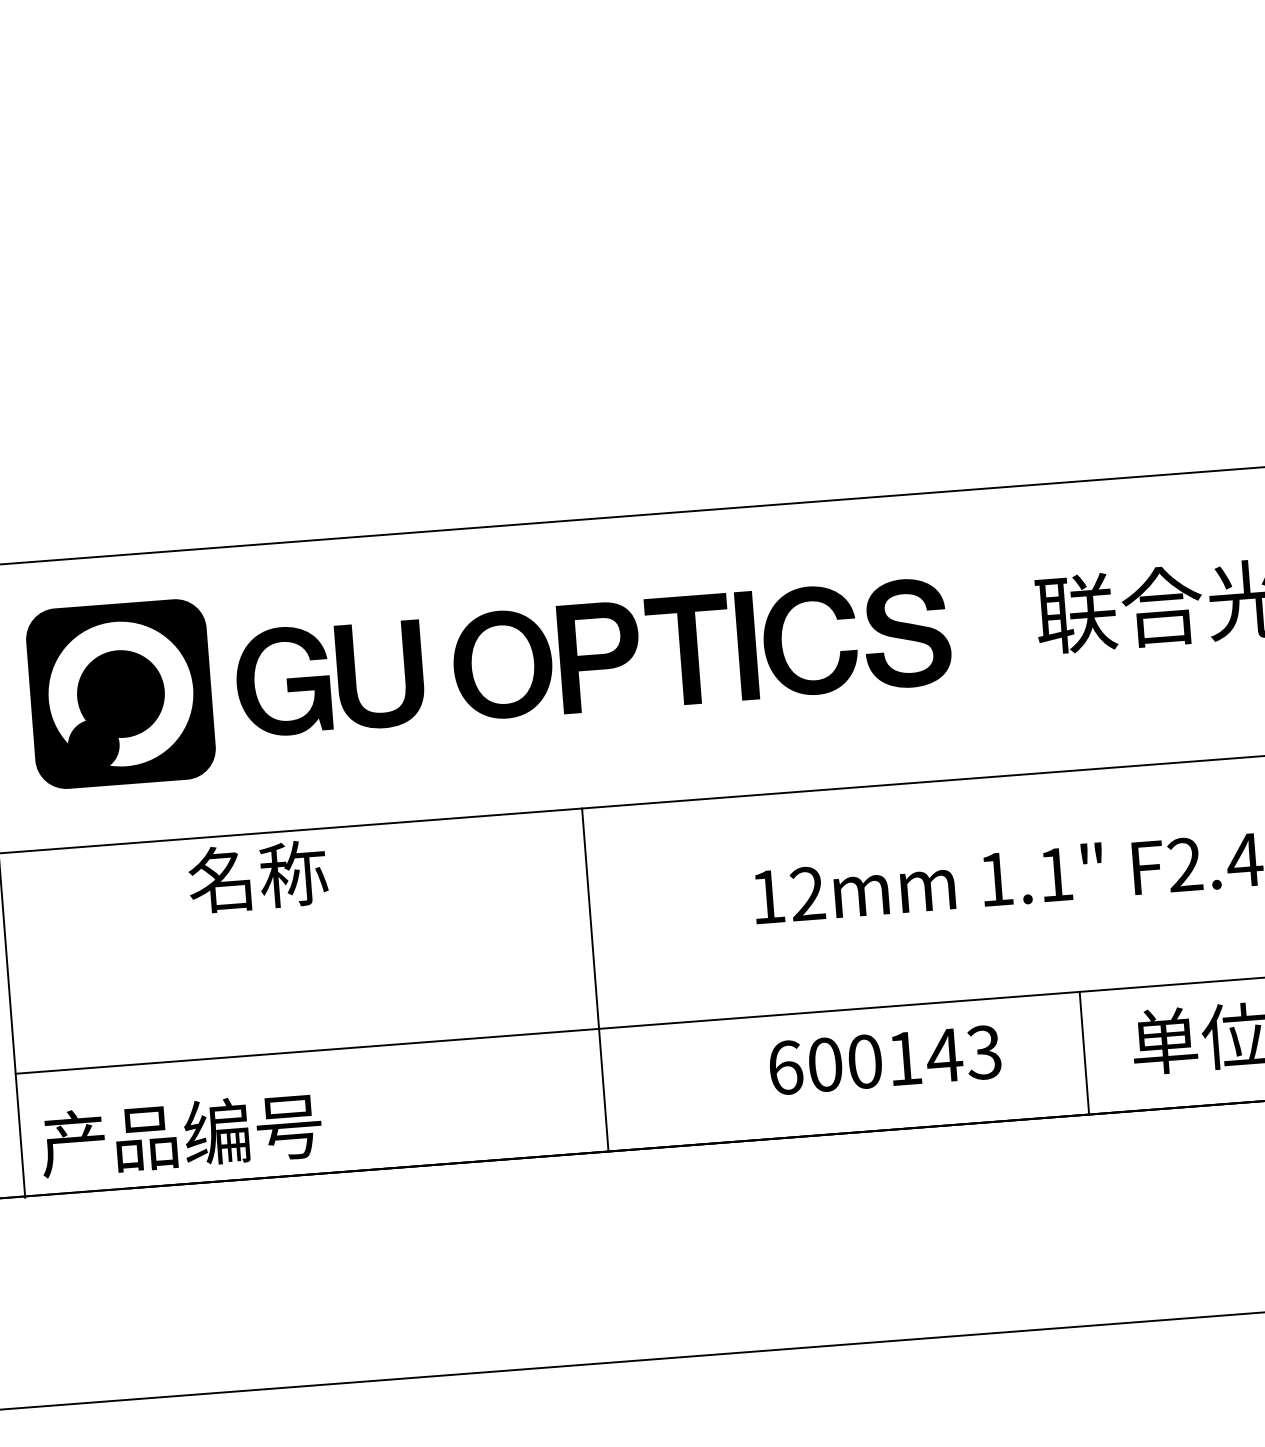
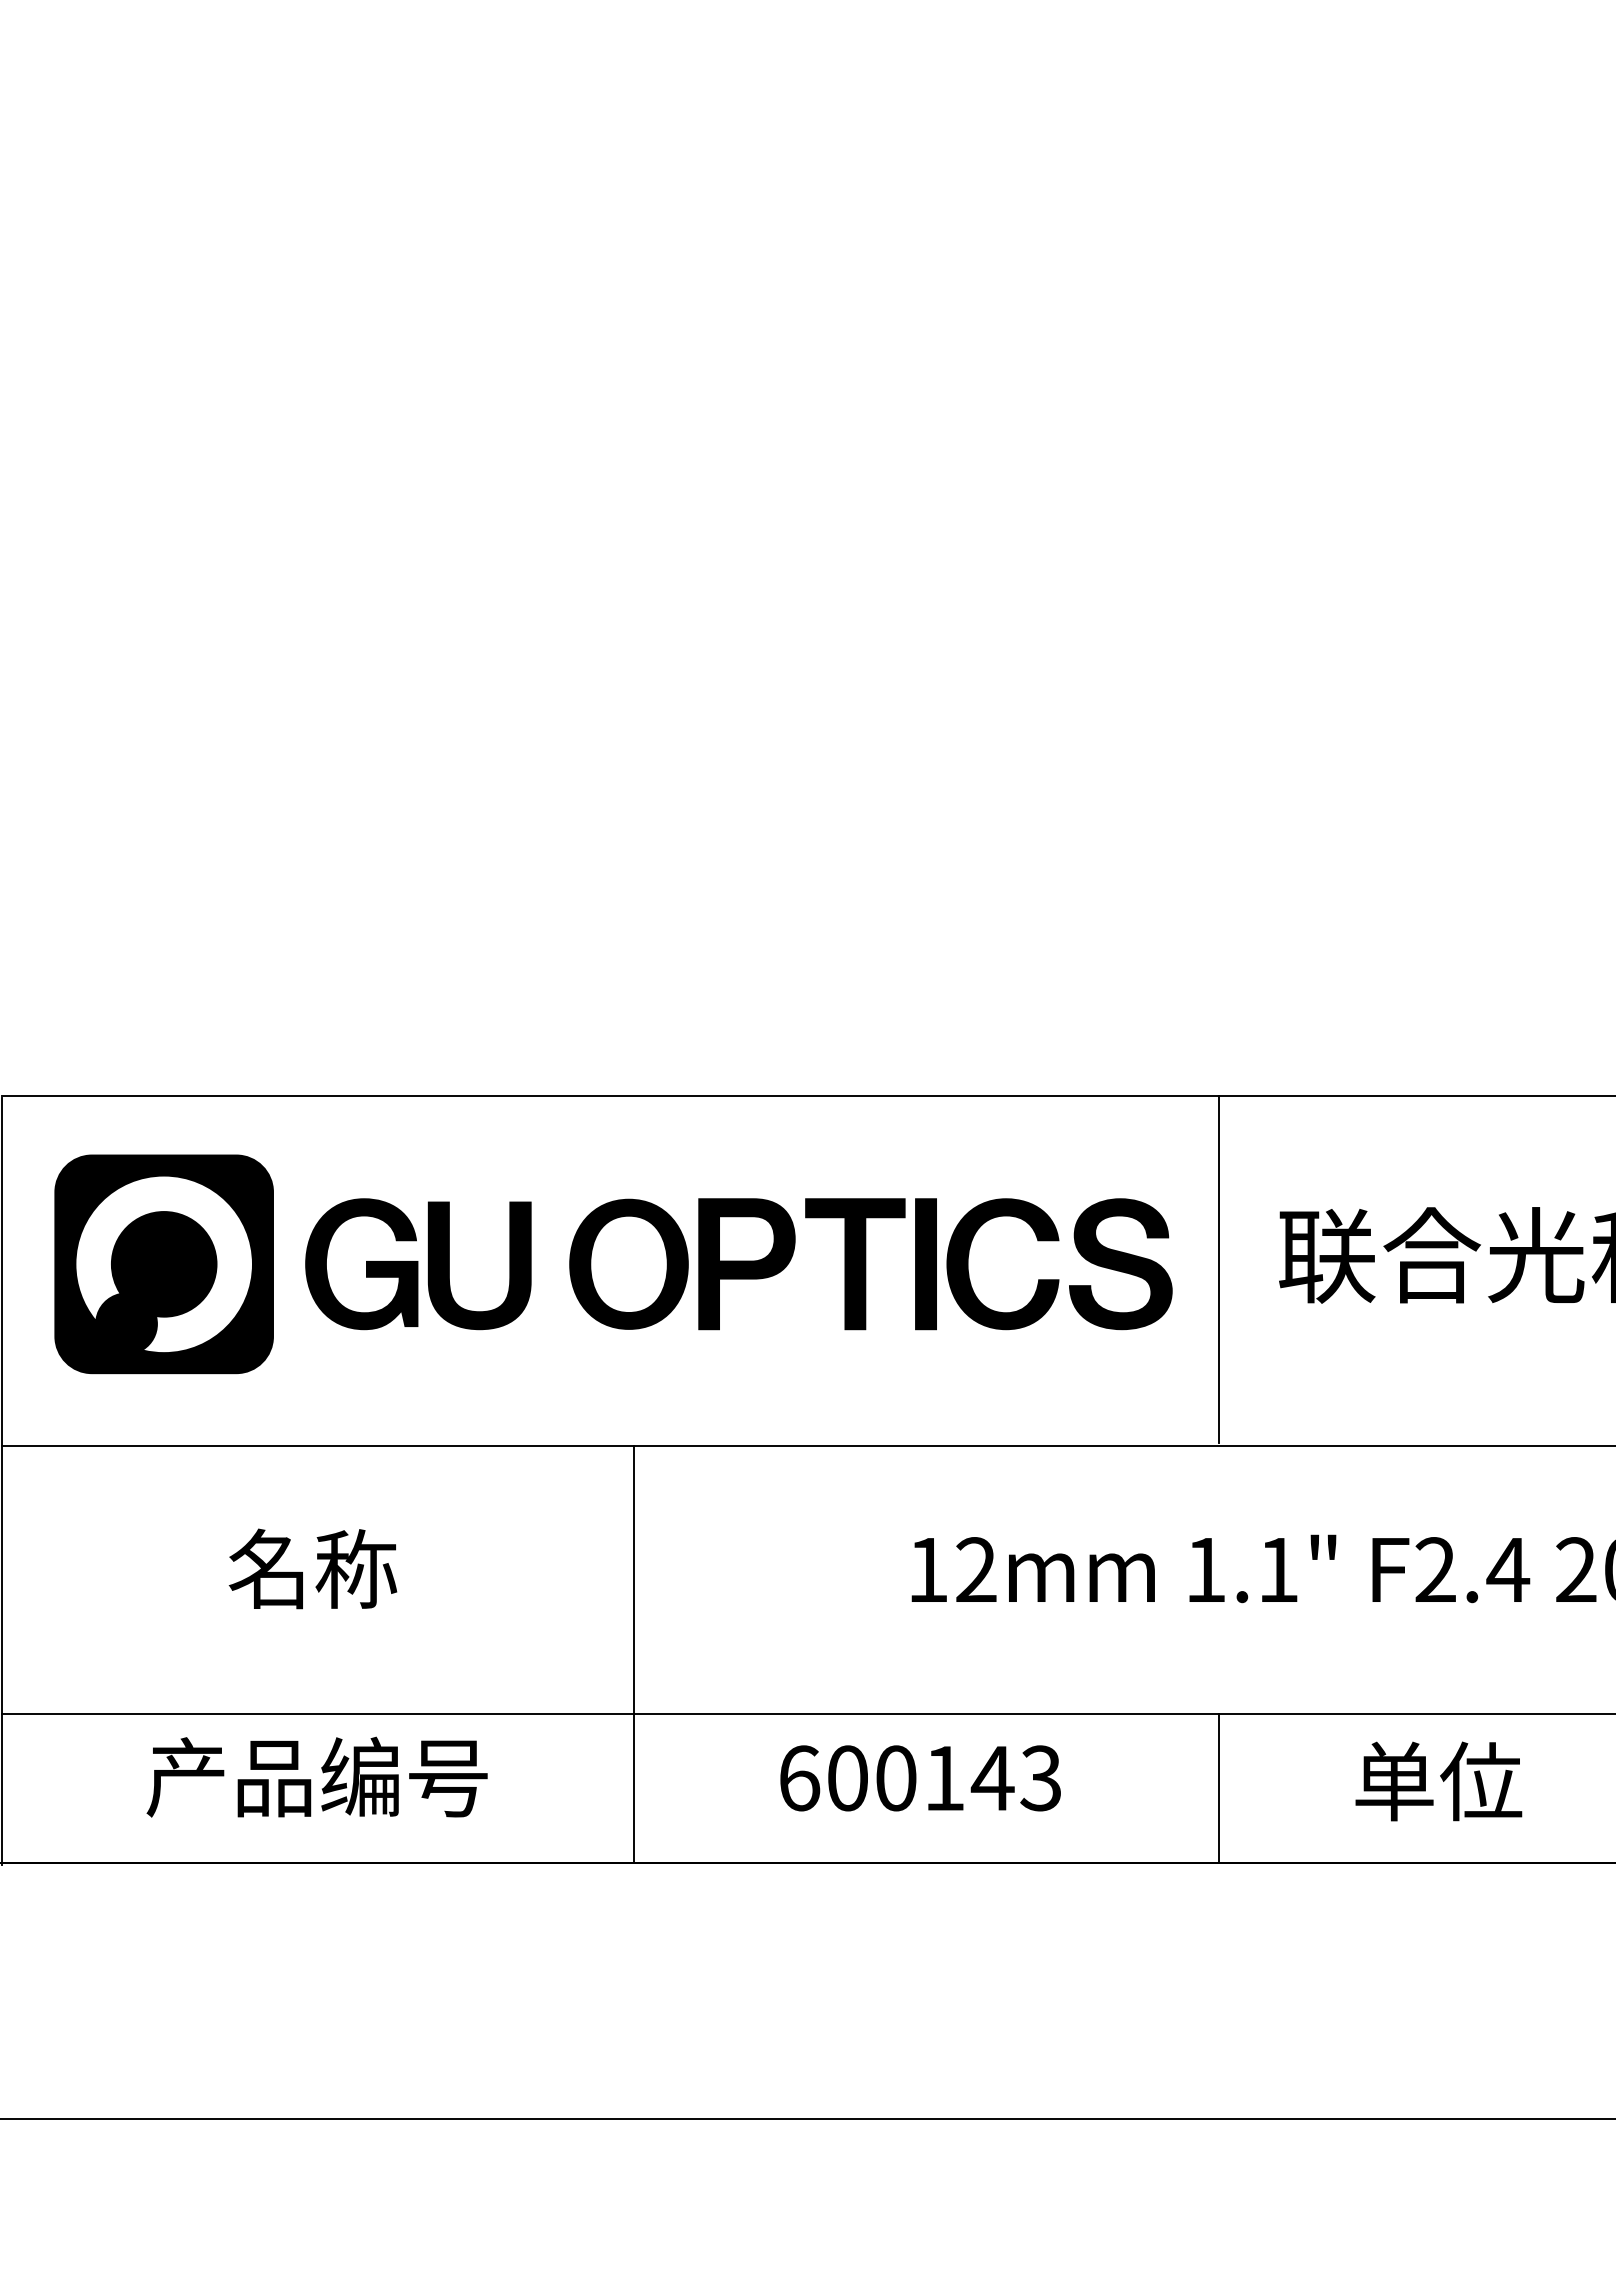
line: (988, 631) -> (1219, 1269), added
text: (257, 876) -> (312, 1568), moved
line: (595, 980) -> (634, 1654), moved
line: (1084, 1053) -> (1219, 1788), moved
text: (885, 1060) -> (920, 1778), moved
text: (180, 1134) -> (316, 1776), moved

